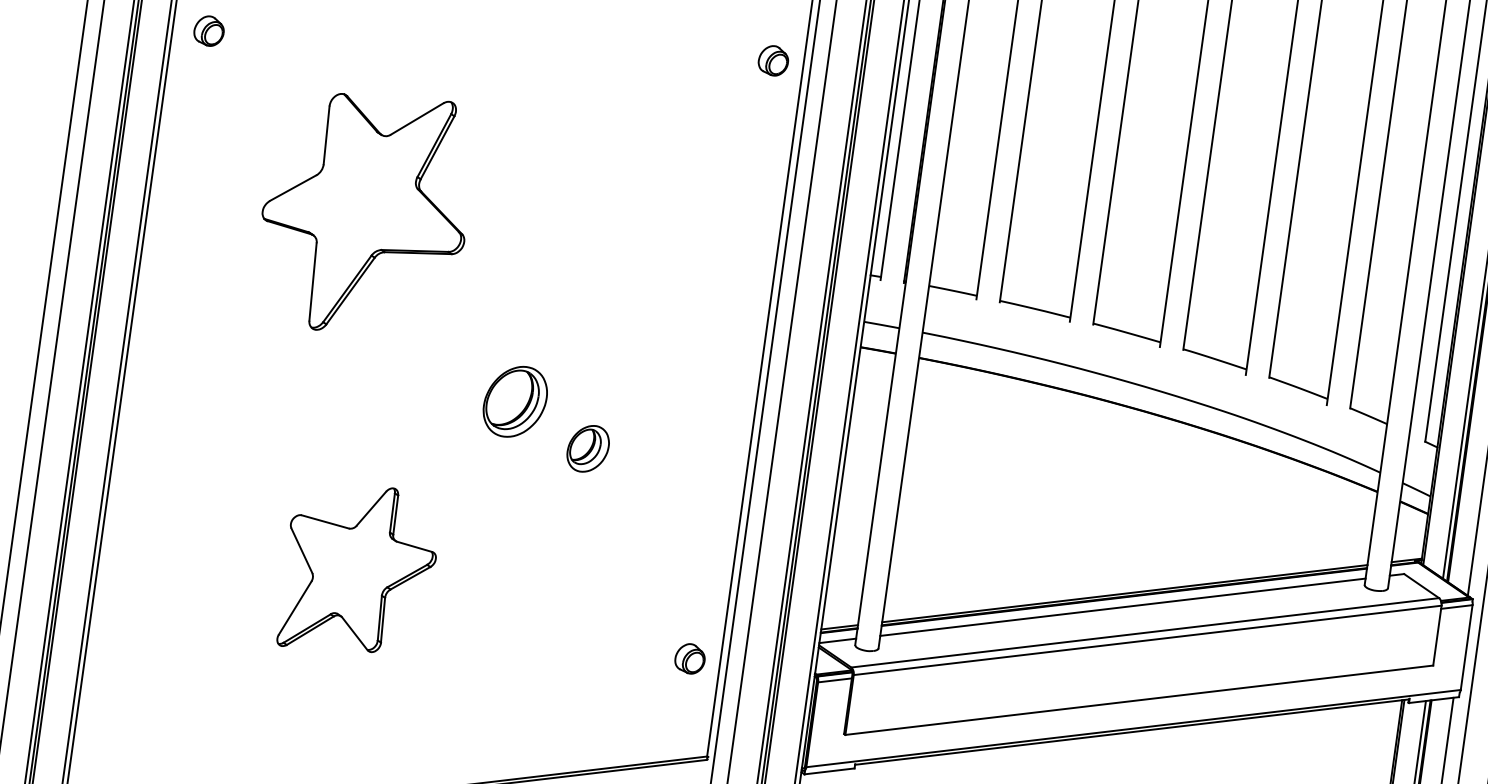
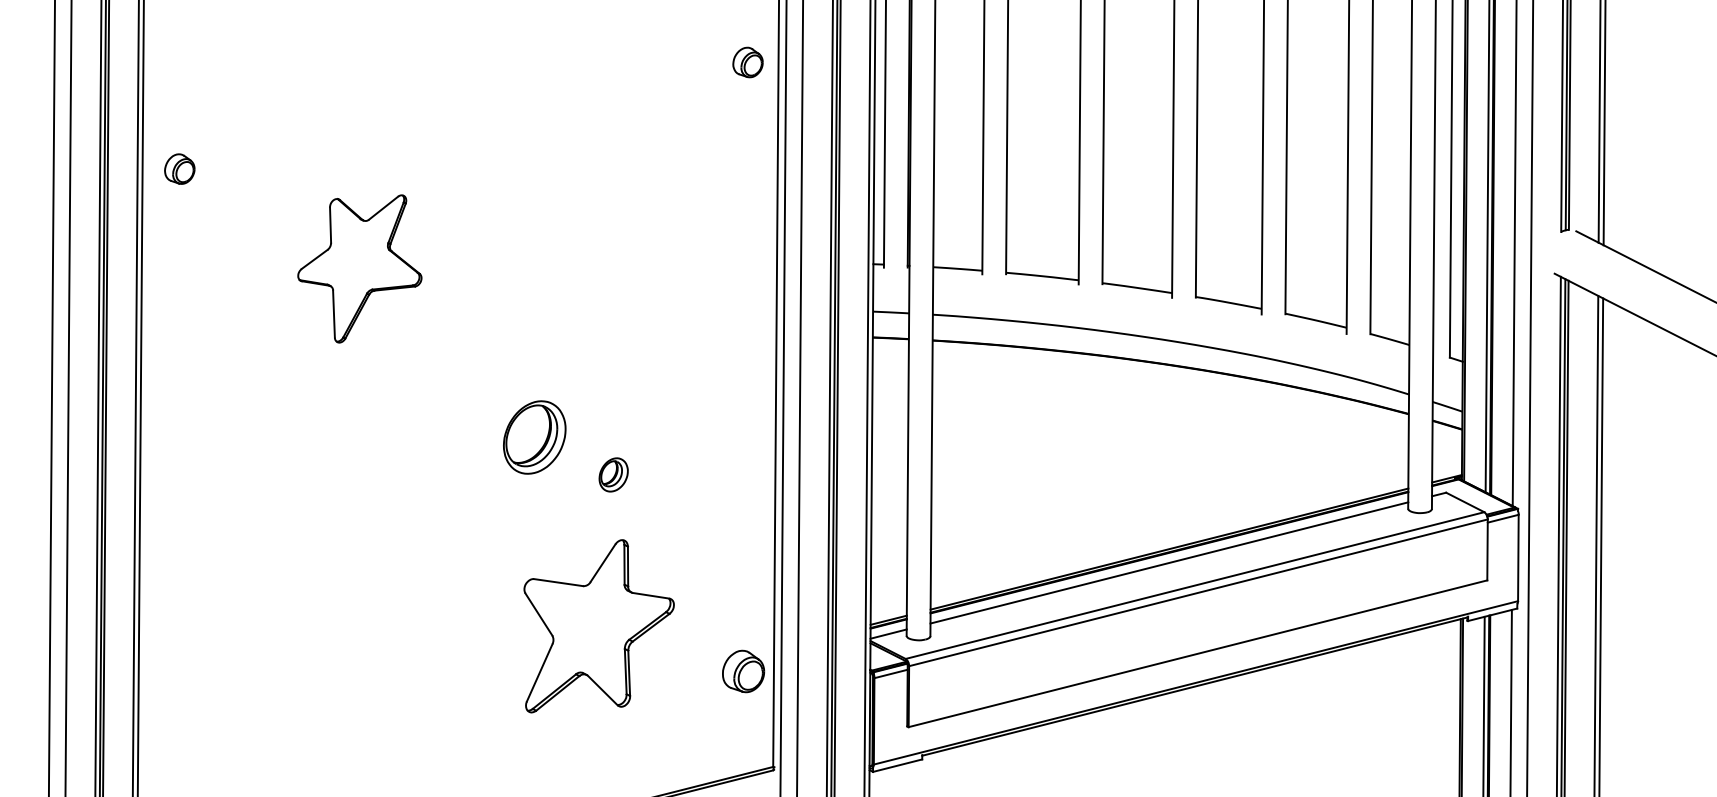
part: (208, 30) -> (179, 168), moved
part: (364, 213) -> (359, 268), size x0.6
part: (587, 448) -> (613, 474), size x0.7
part: (358, 570) -> (598, 626), moved
part: (689, 658) -> (742, 671), size x1.4

